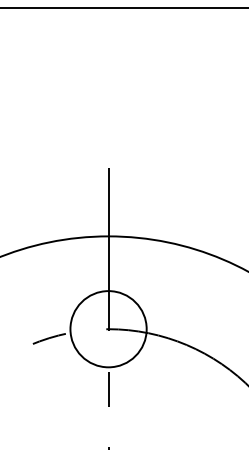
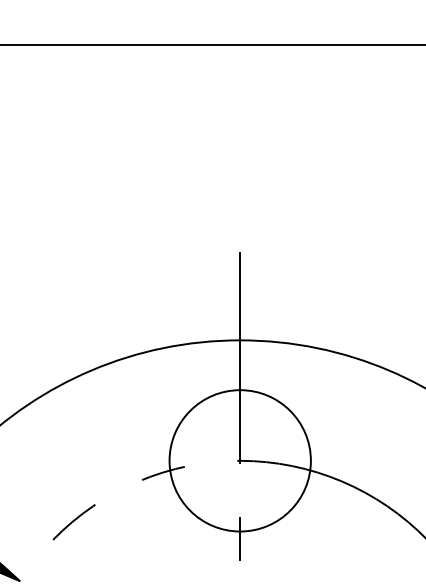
circle: (108, 328) -> (239, 460), size x1.43

